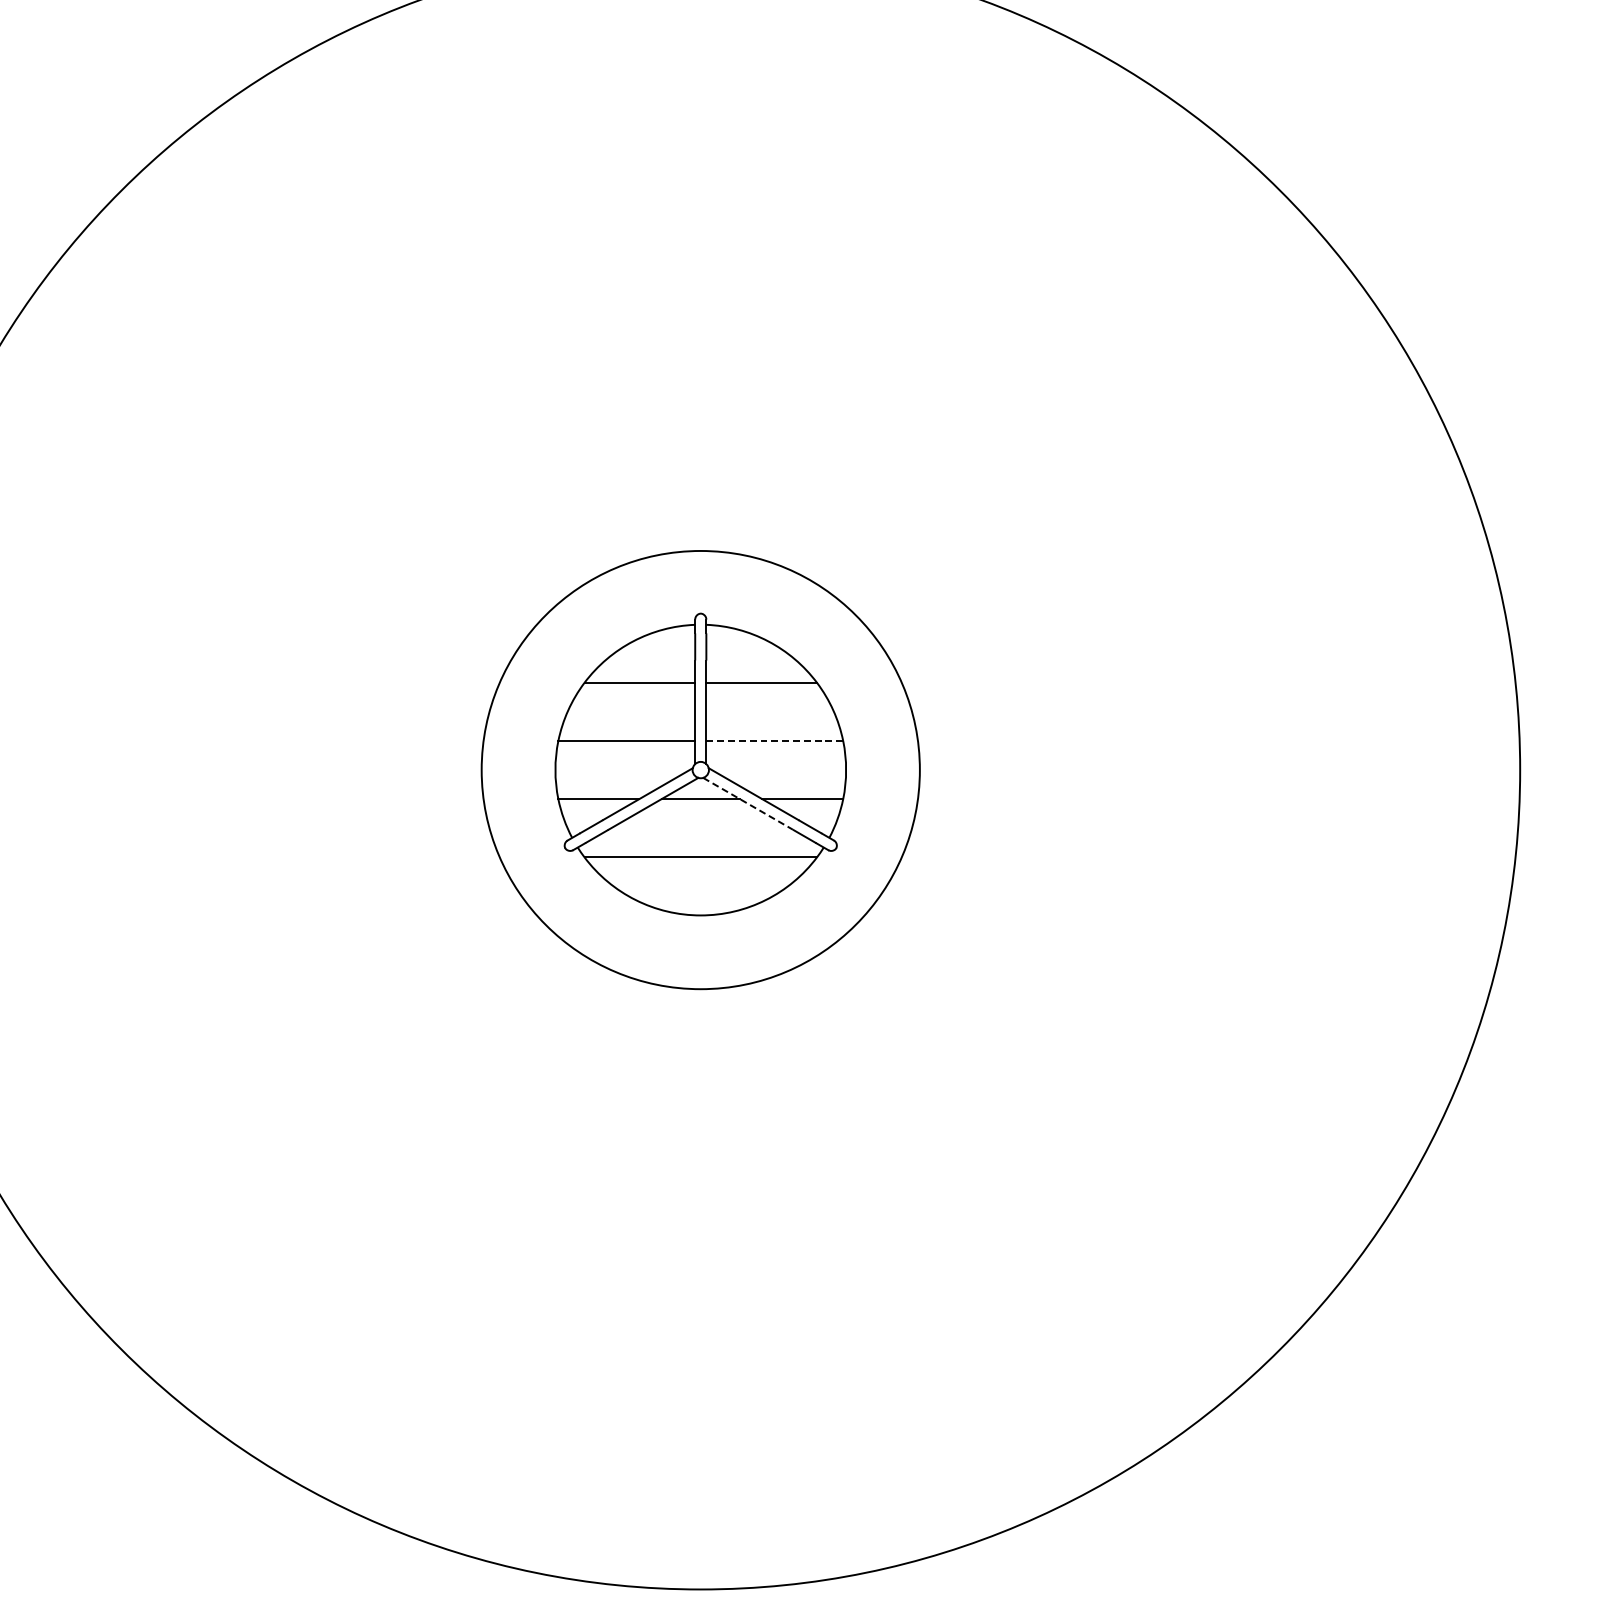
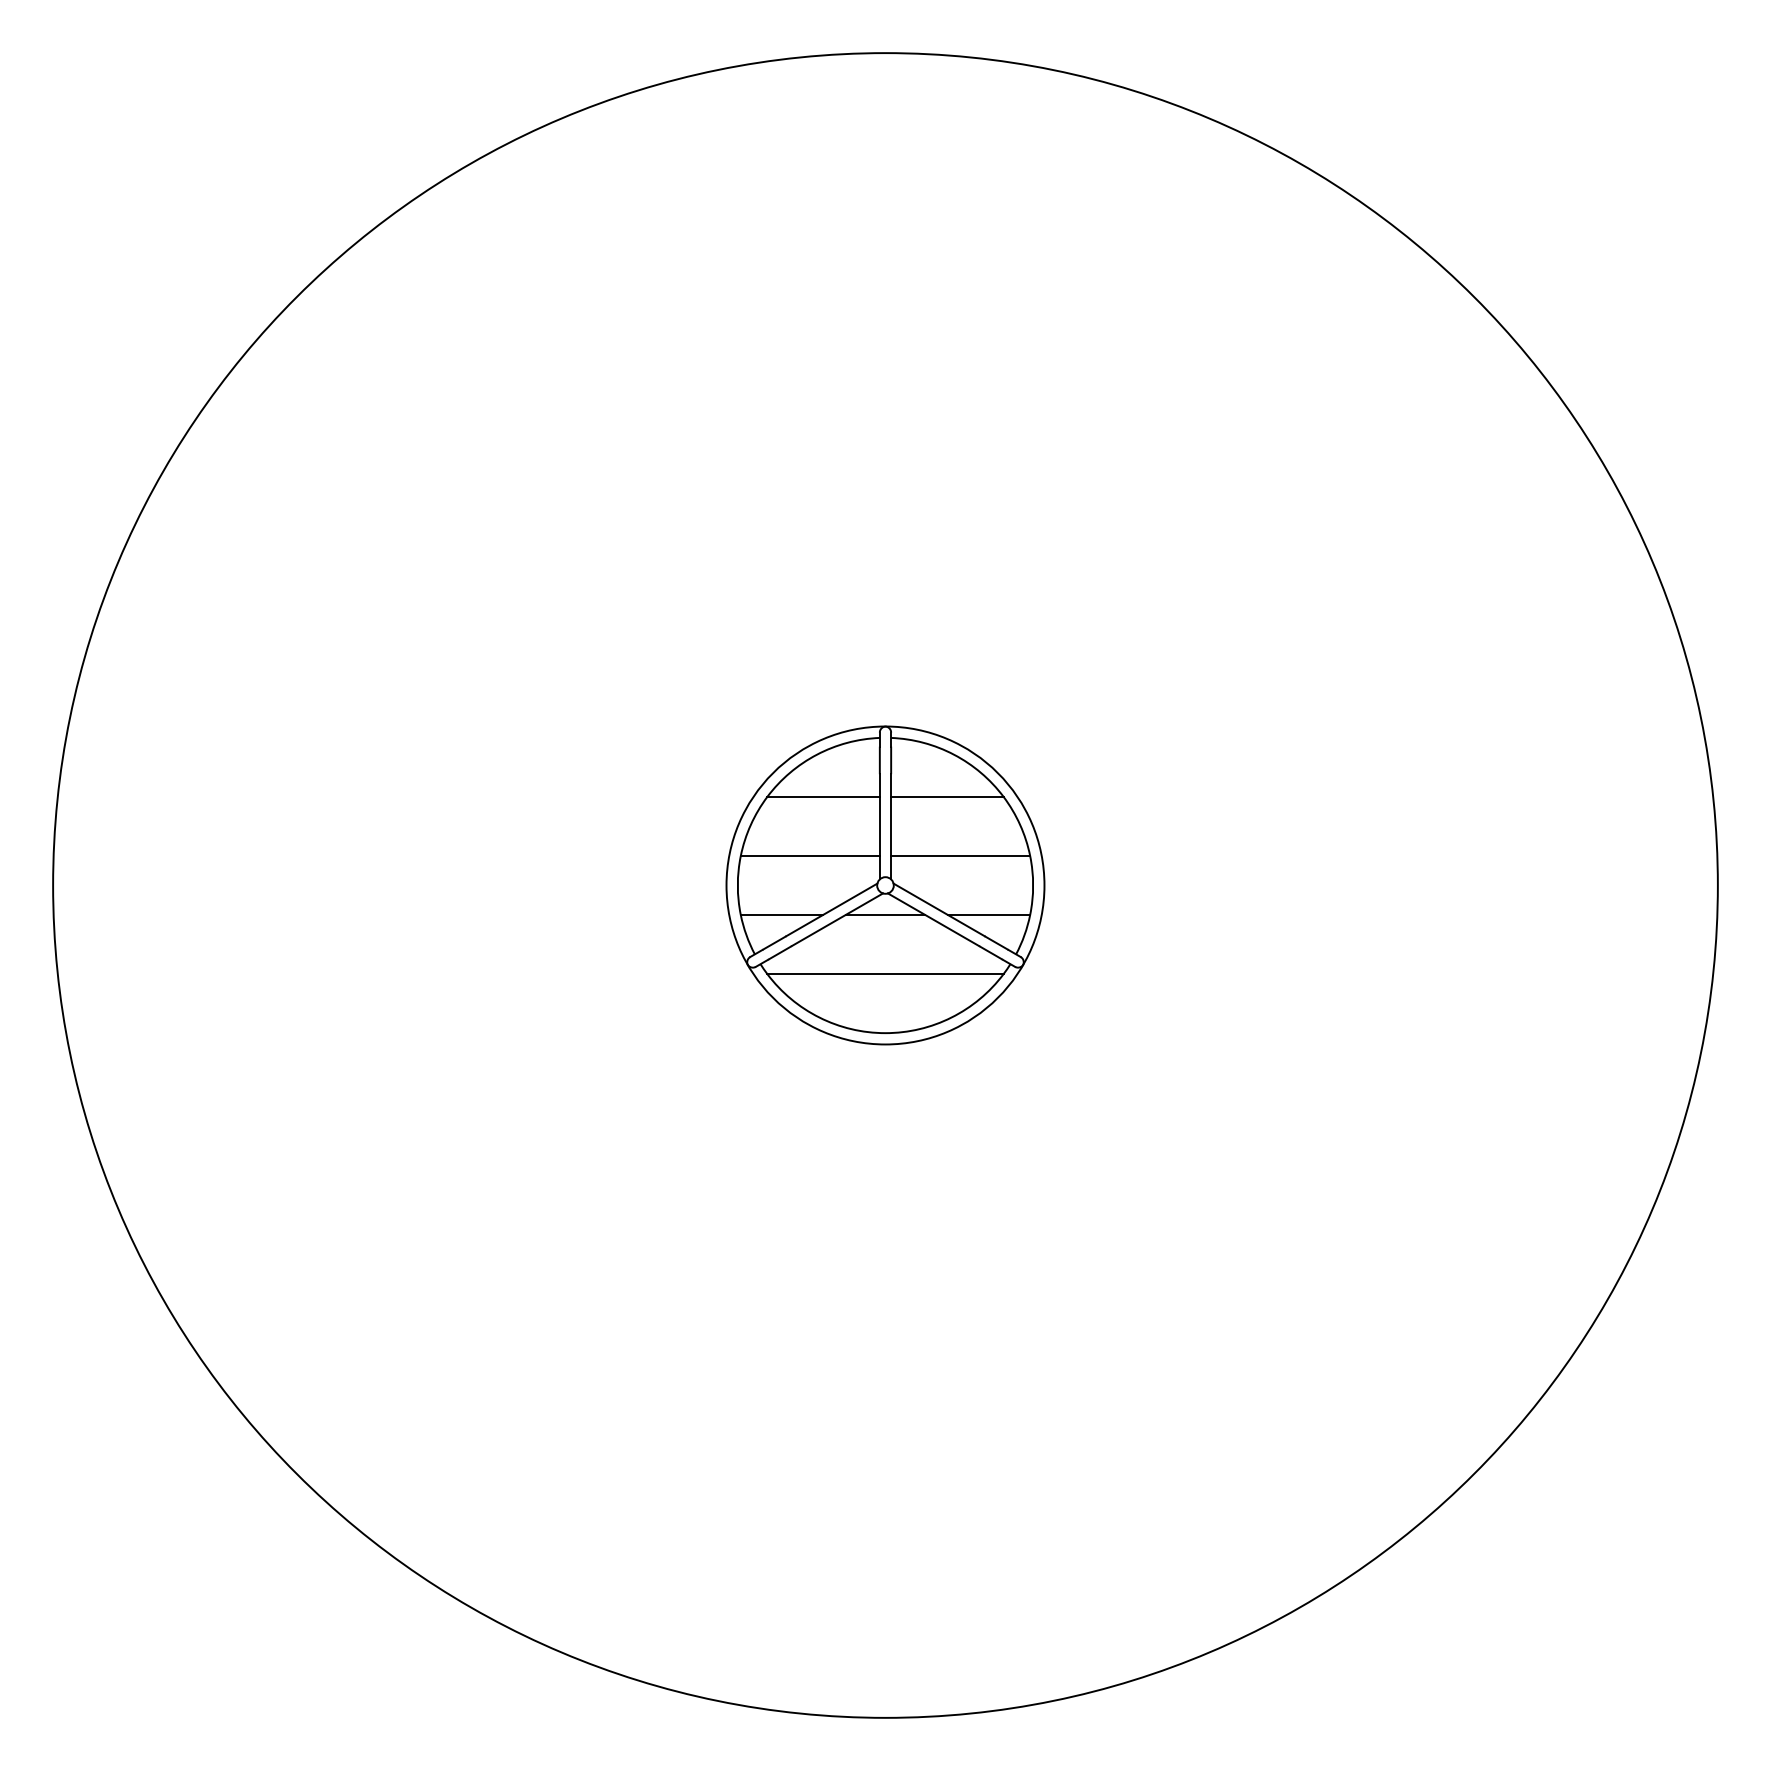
line: (774, 740) -> (960, 855), dashed -> solid
circle: (700, 770) -> (885, 885), size x0.71
line: (748, 803) -> (933, 919), dashed -> solid

